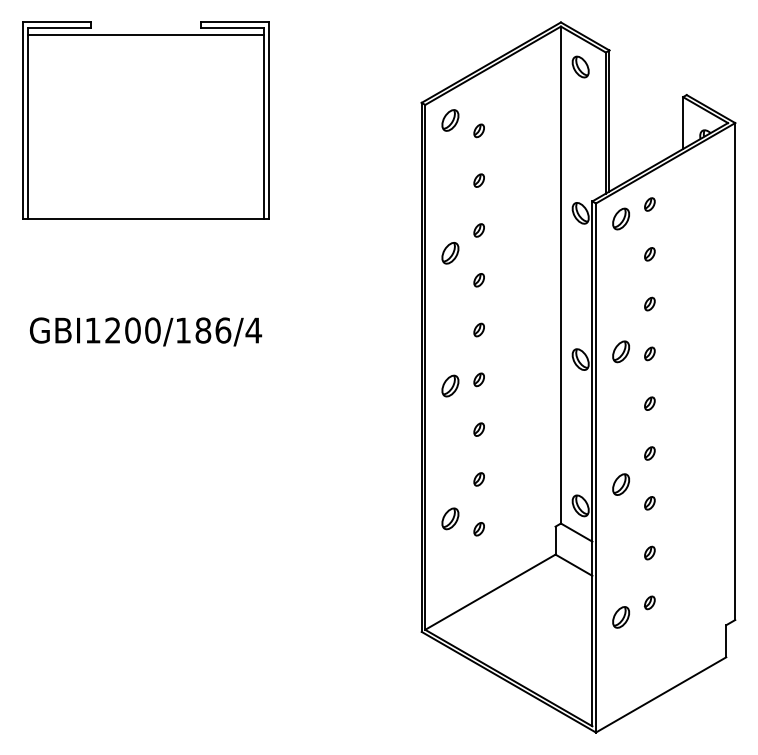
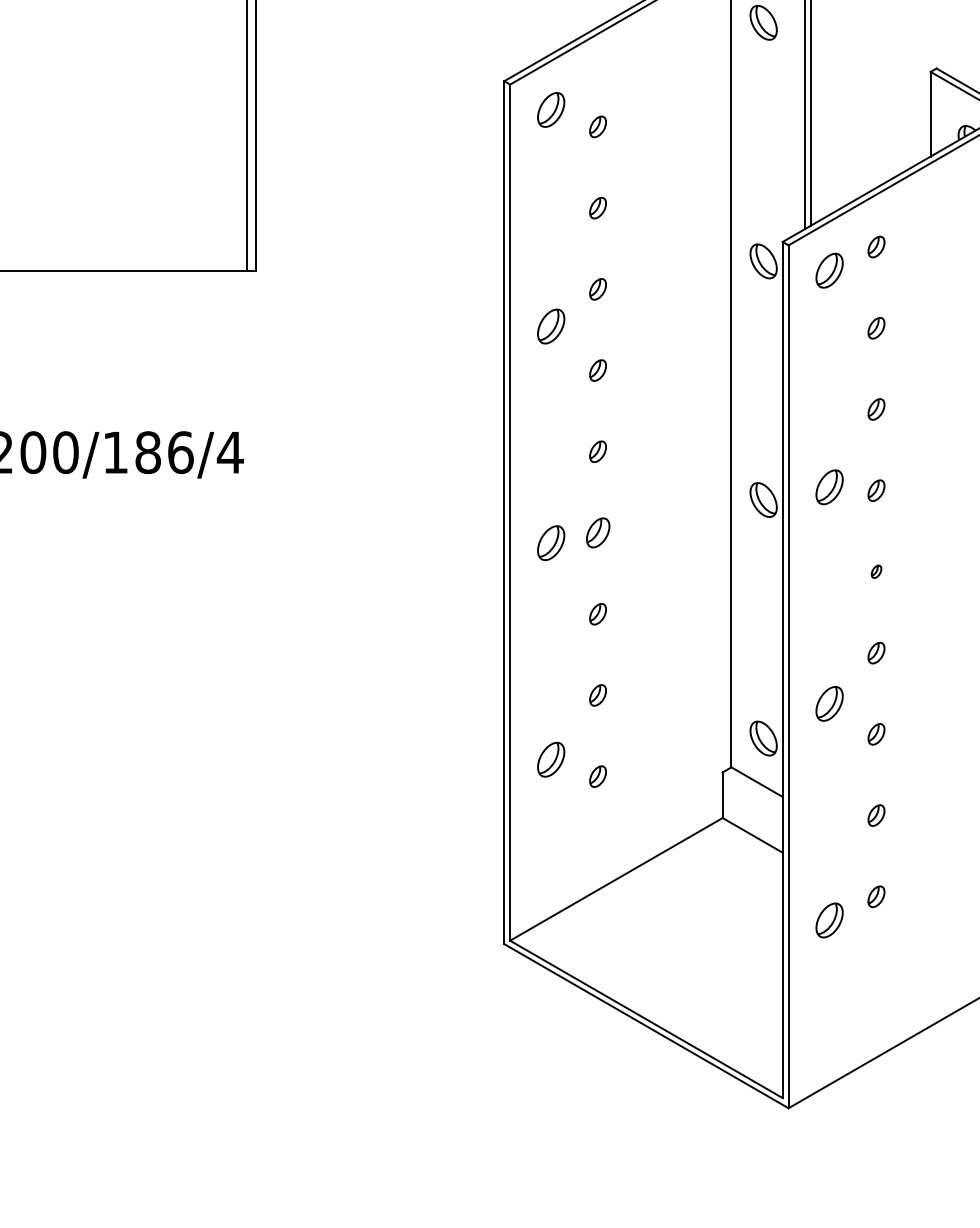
part: (478, 379) -> (596, 532), size x1.4
part: (649, 403) -> (875, 571), size x0.6

